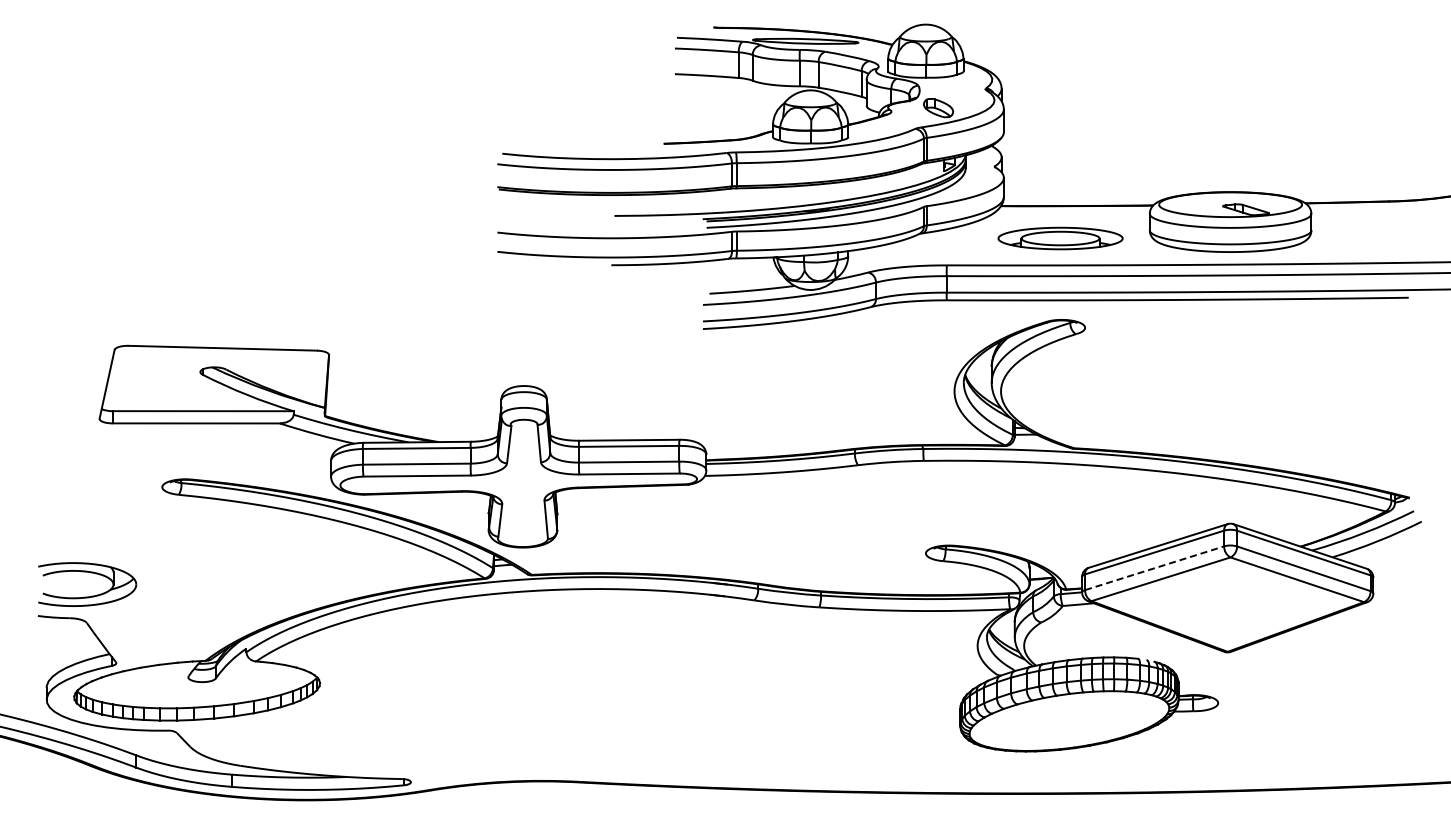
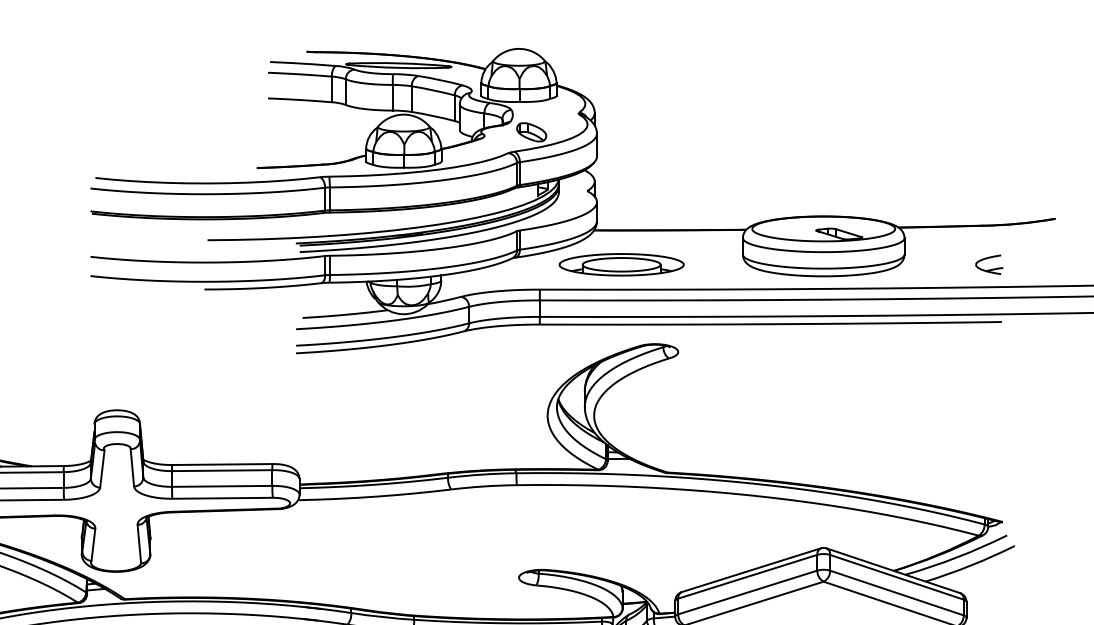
part: (1060, 238) -> (621, 264), moved
part: (1396, 240) -> (989, 264), added
line: (1154, 568) -> (747, 592), dashed -> solid

